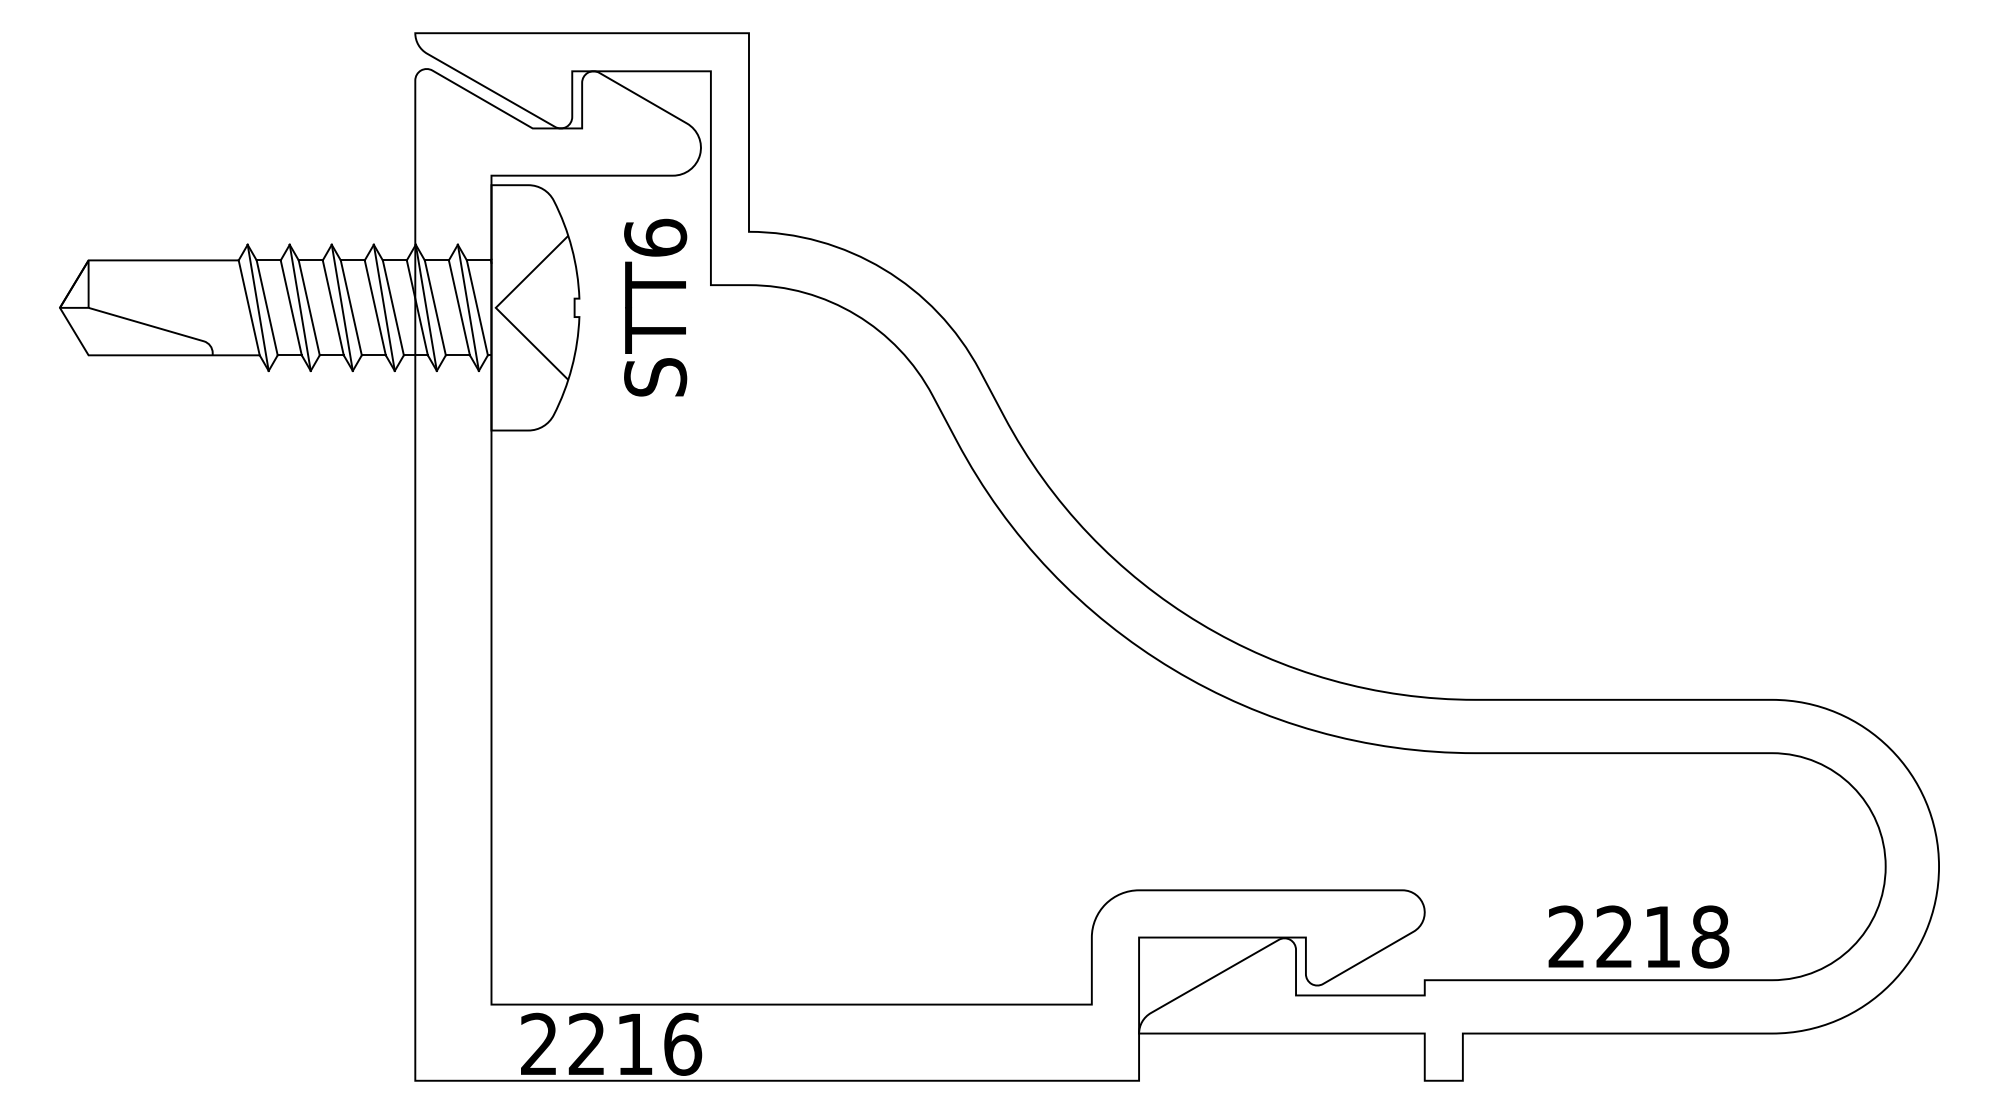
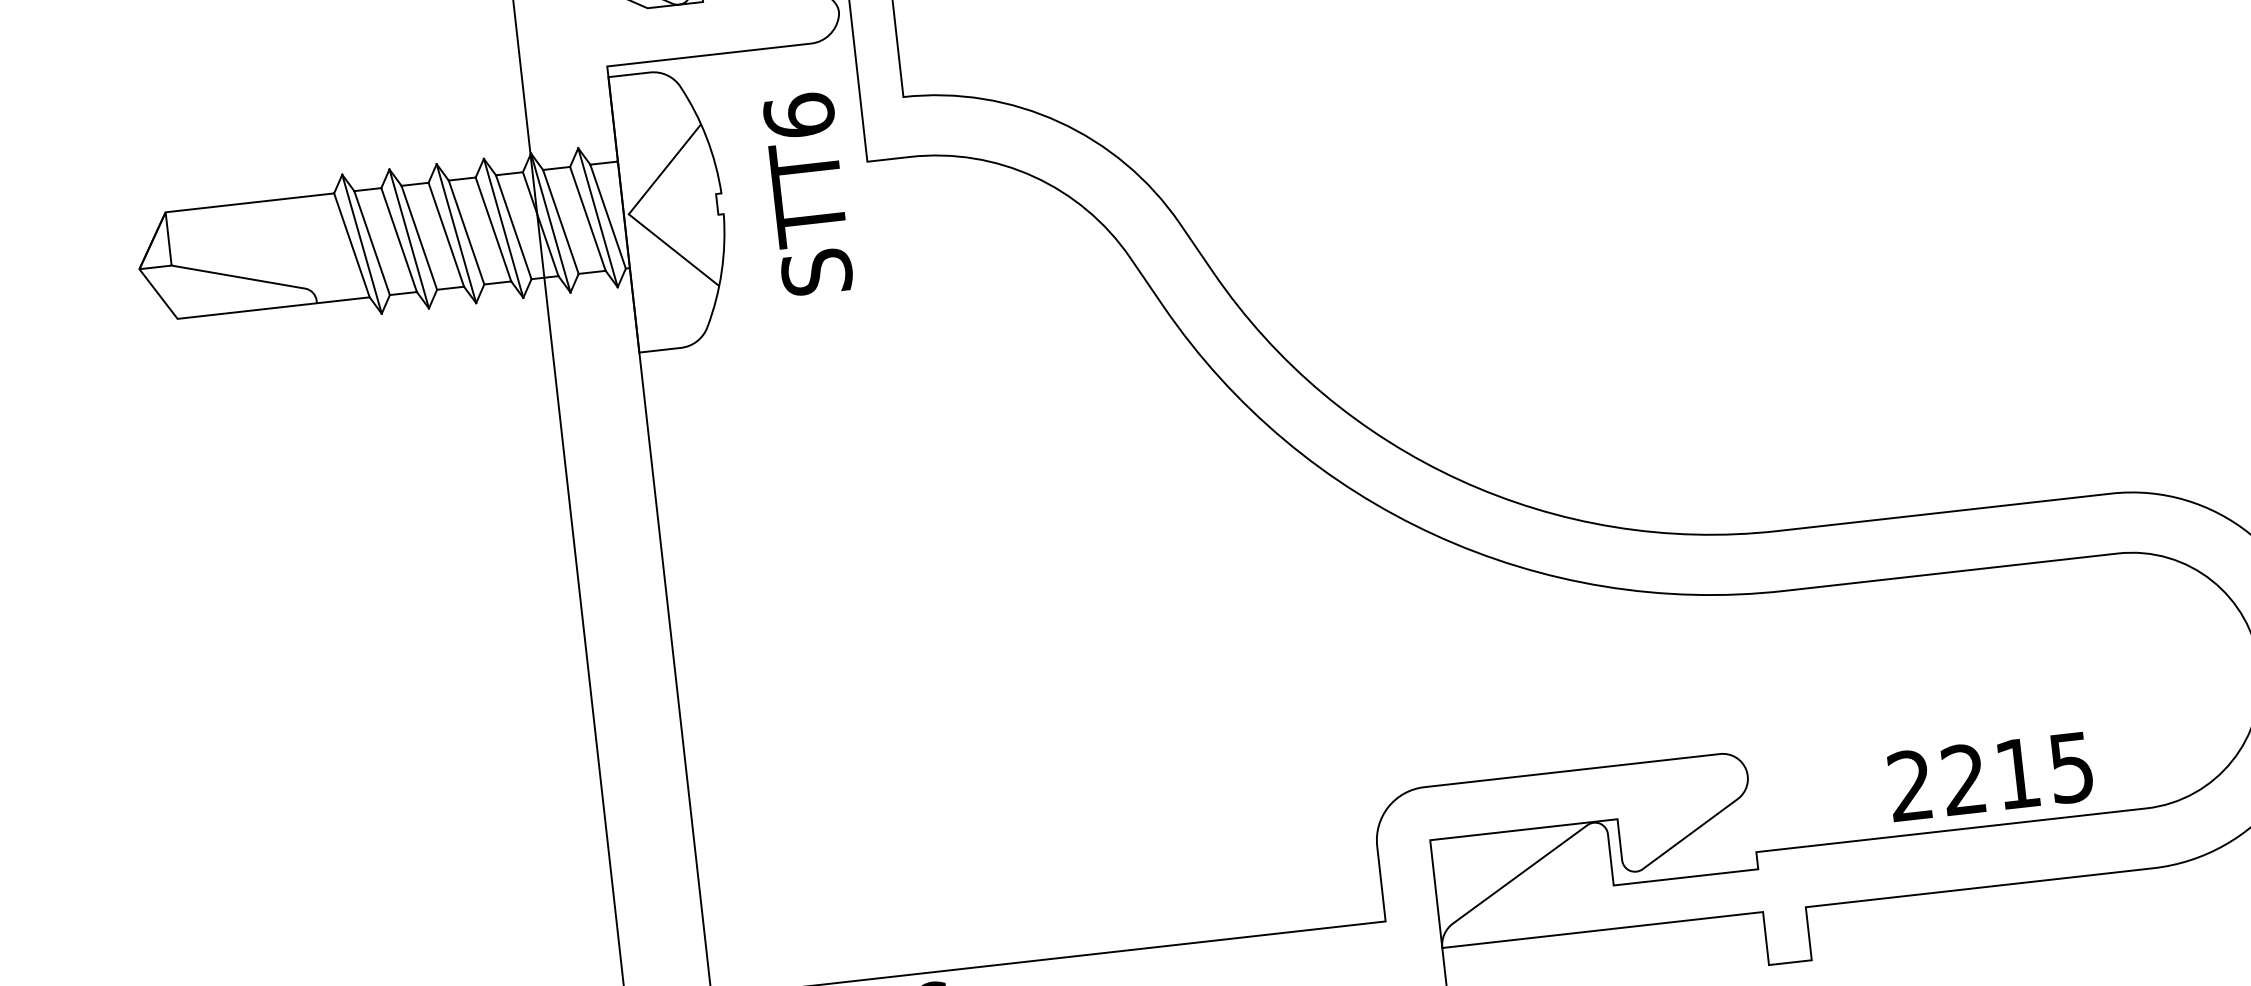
text: (1710, 936) -> (2071, 767), 2218 -> 2215

